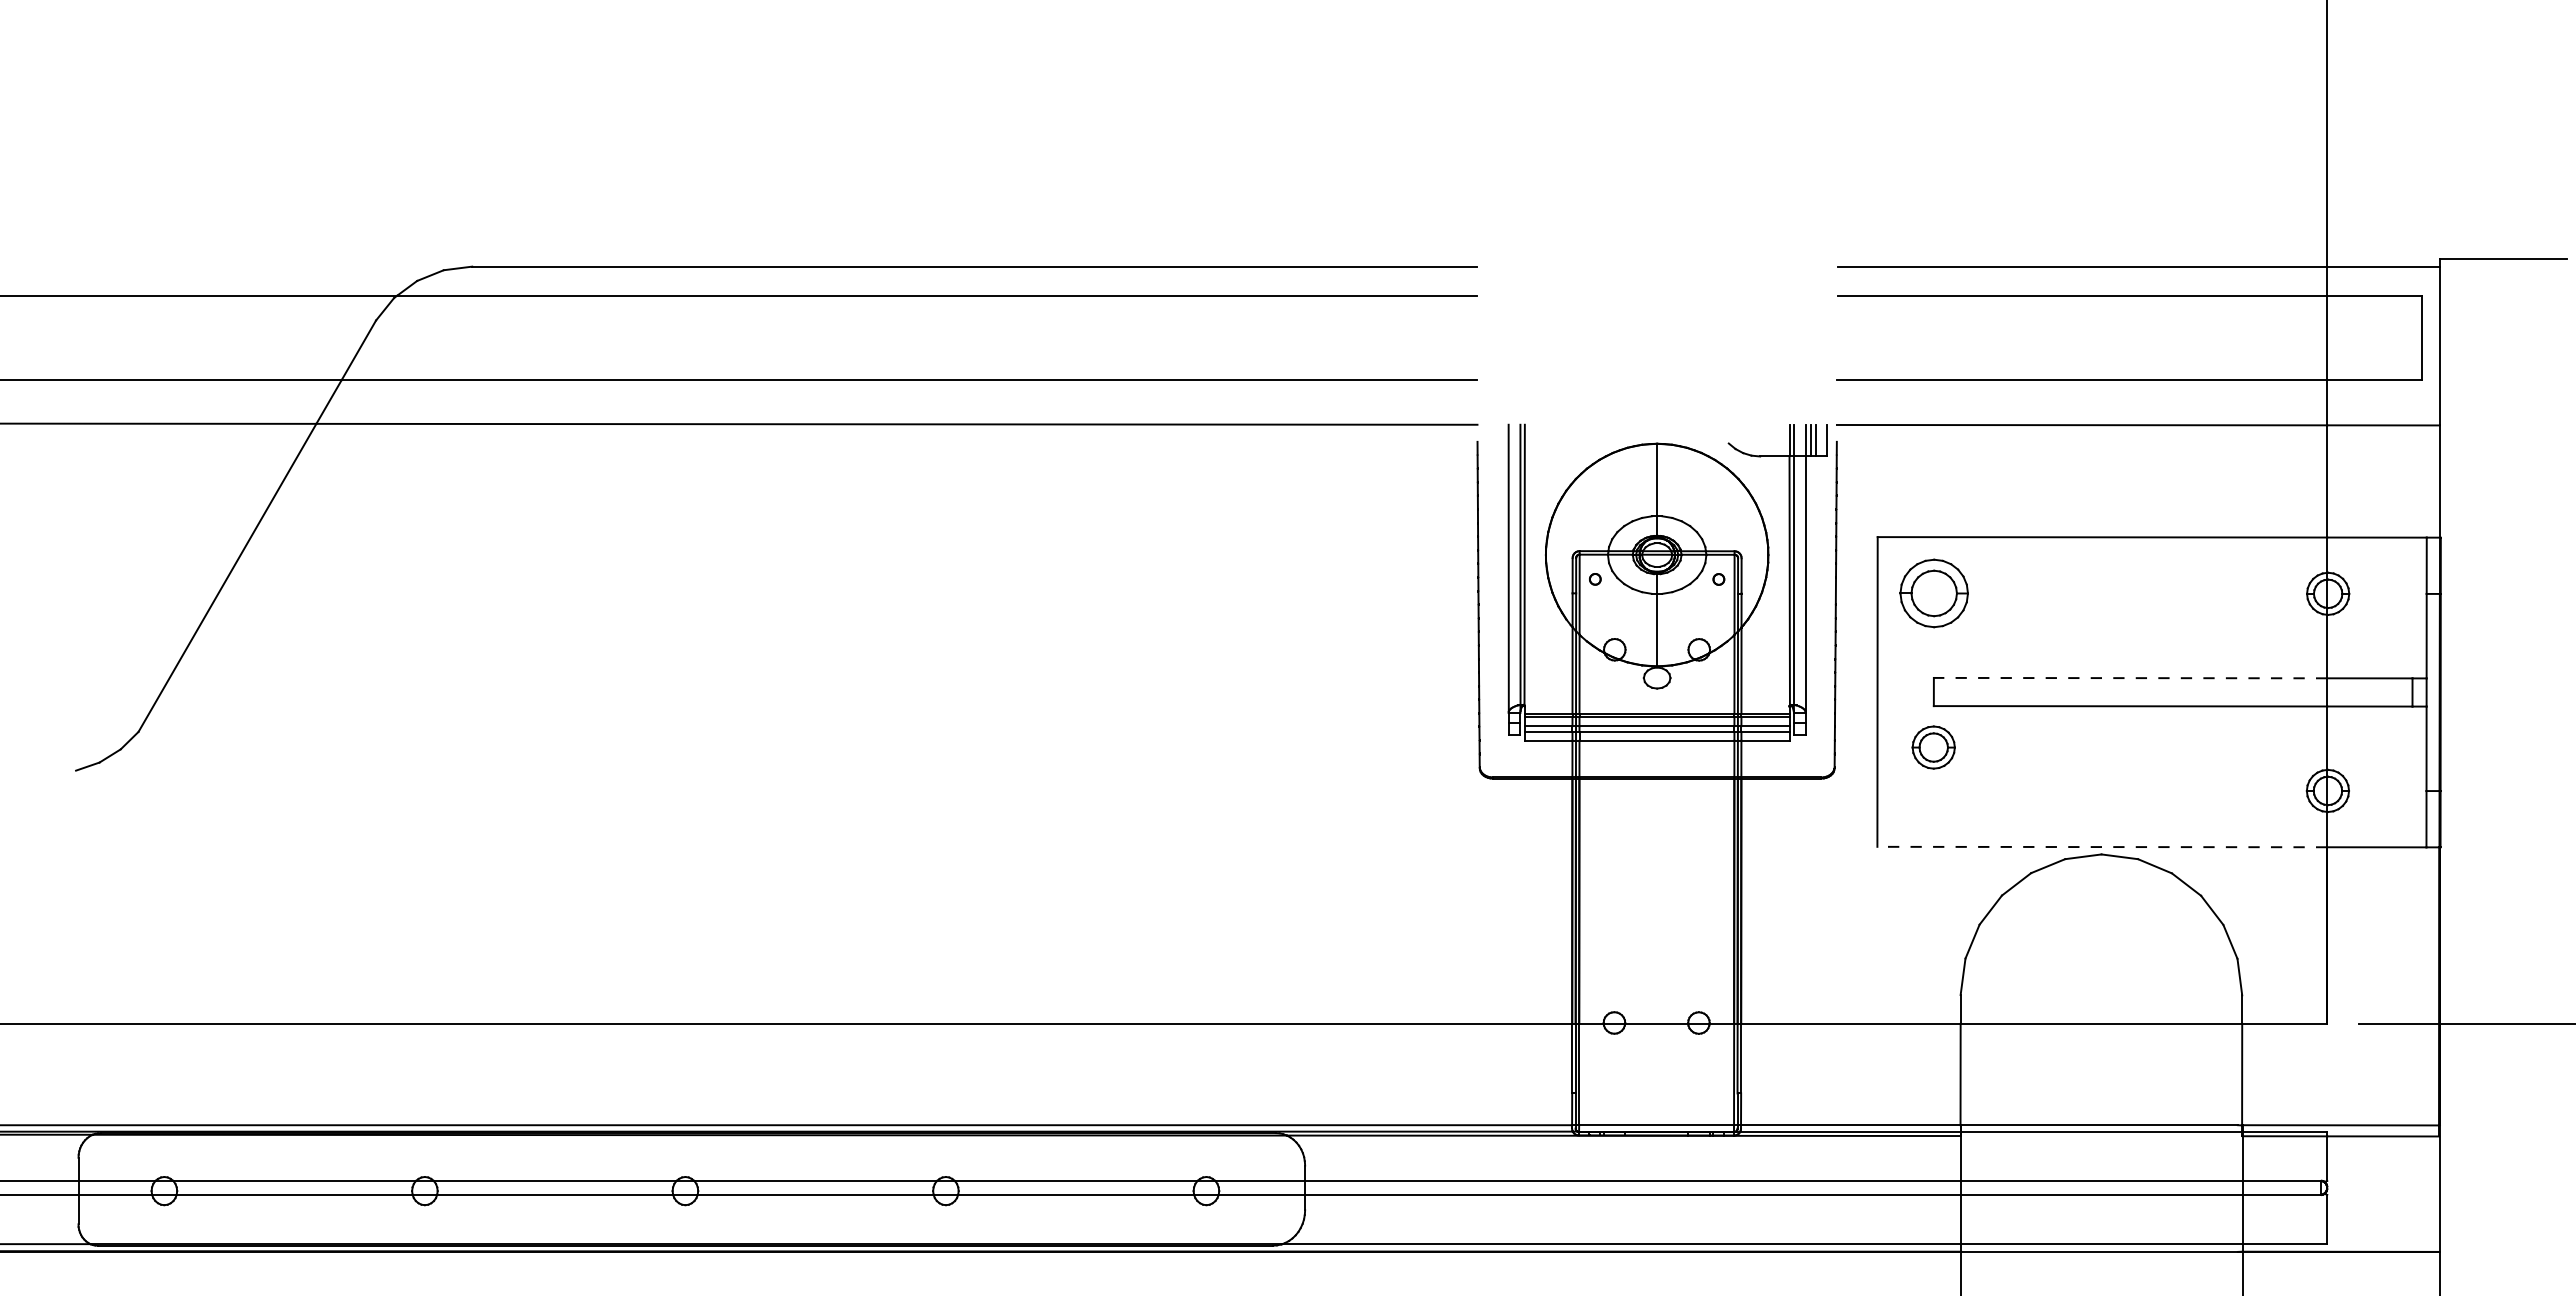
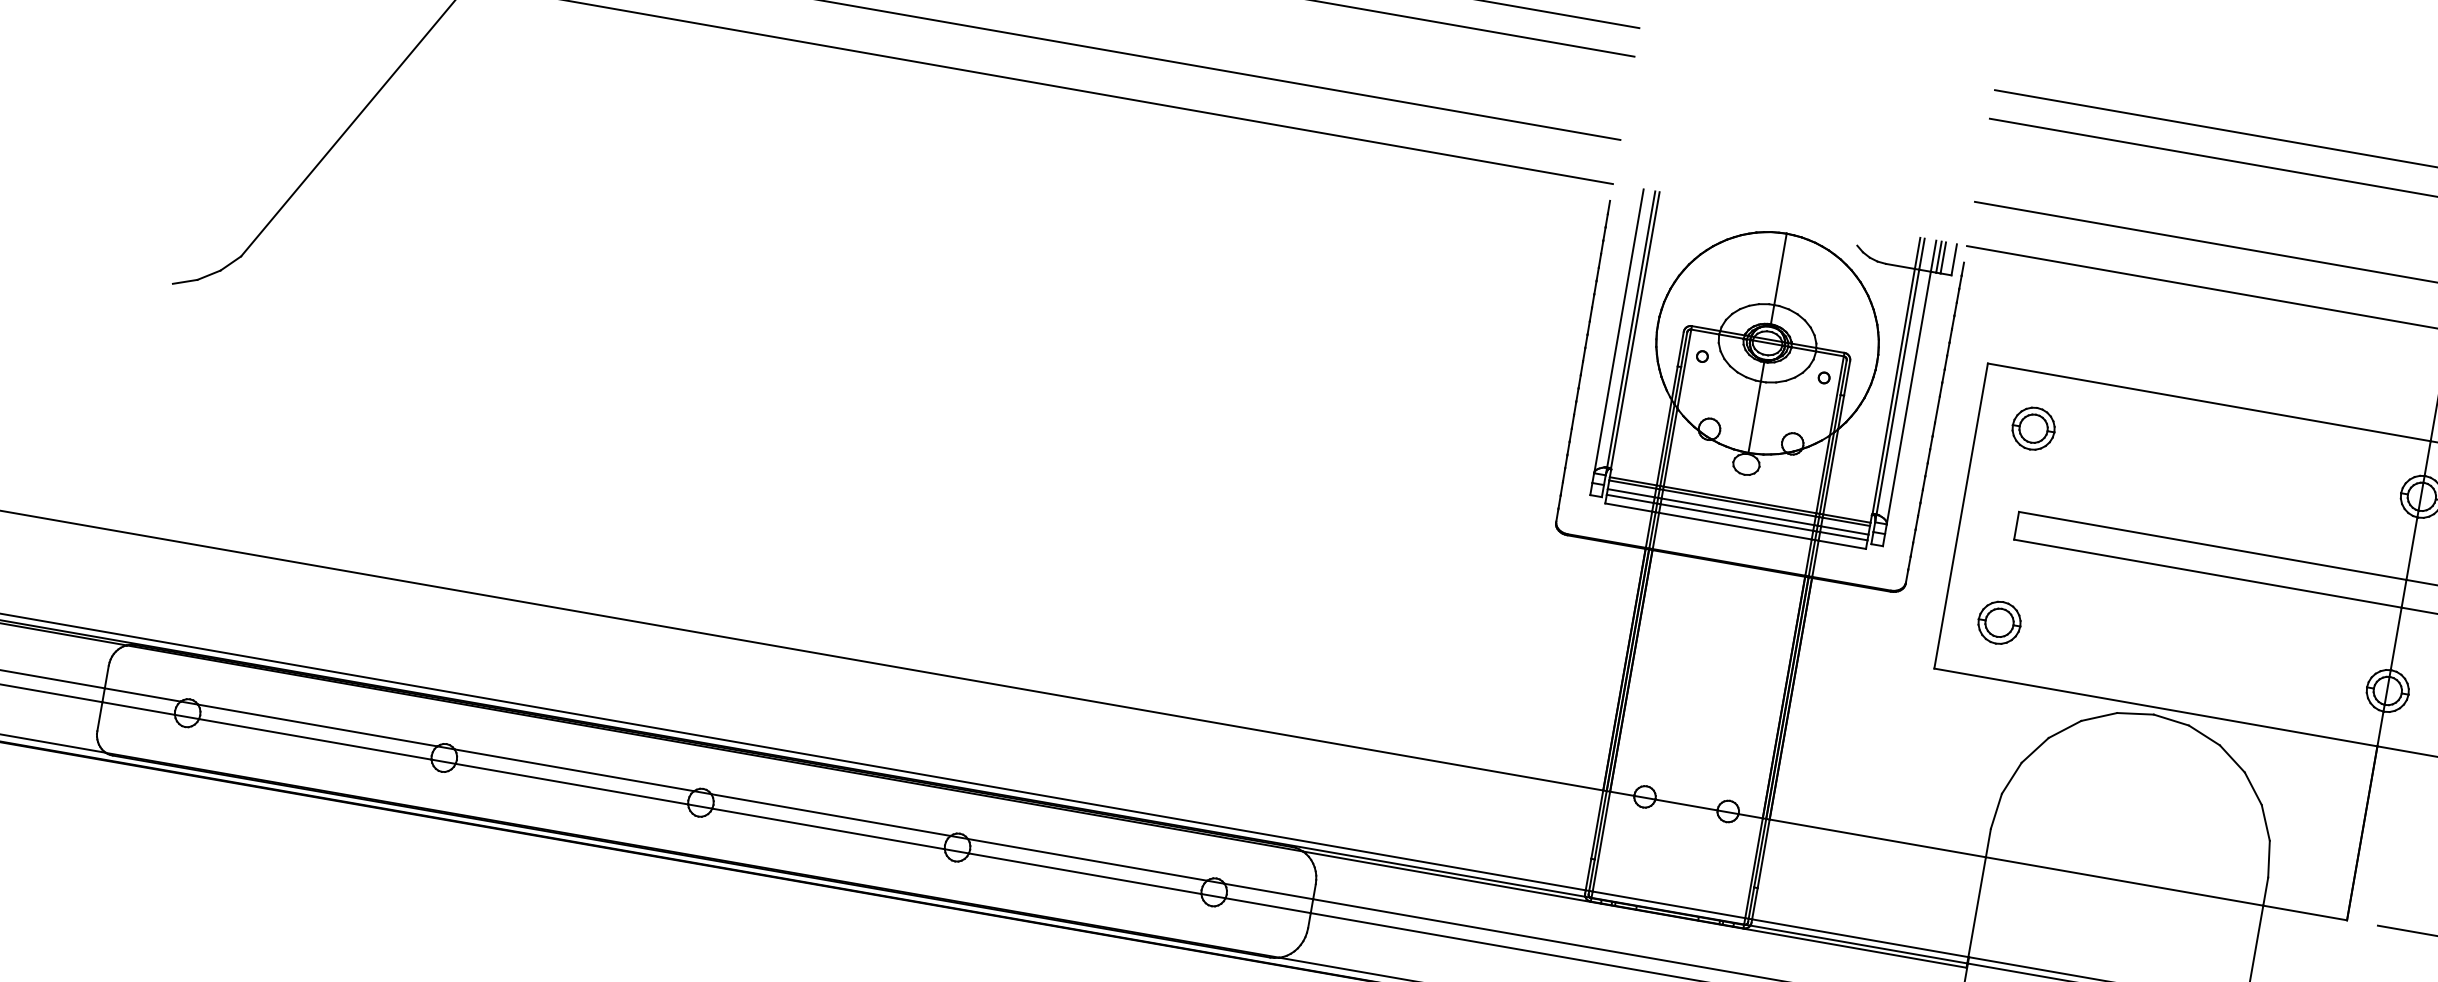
part: (1933, 593) -> (2033, 428), size x0.62
line: (2130, 678) -> (2212, 546), dashed -> solid
part: (1933, 747) -> (1999, 622), moved
line: (2102, 847) -> (2155, 707), dashed -> solid

